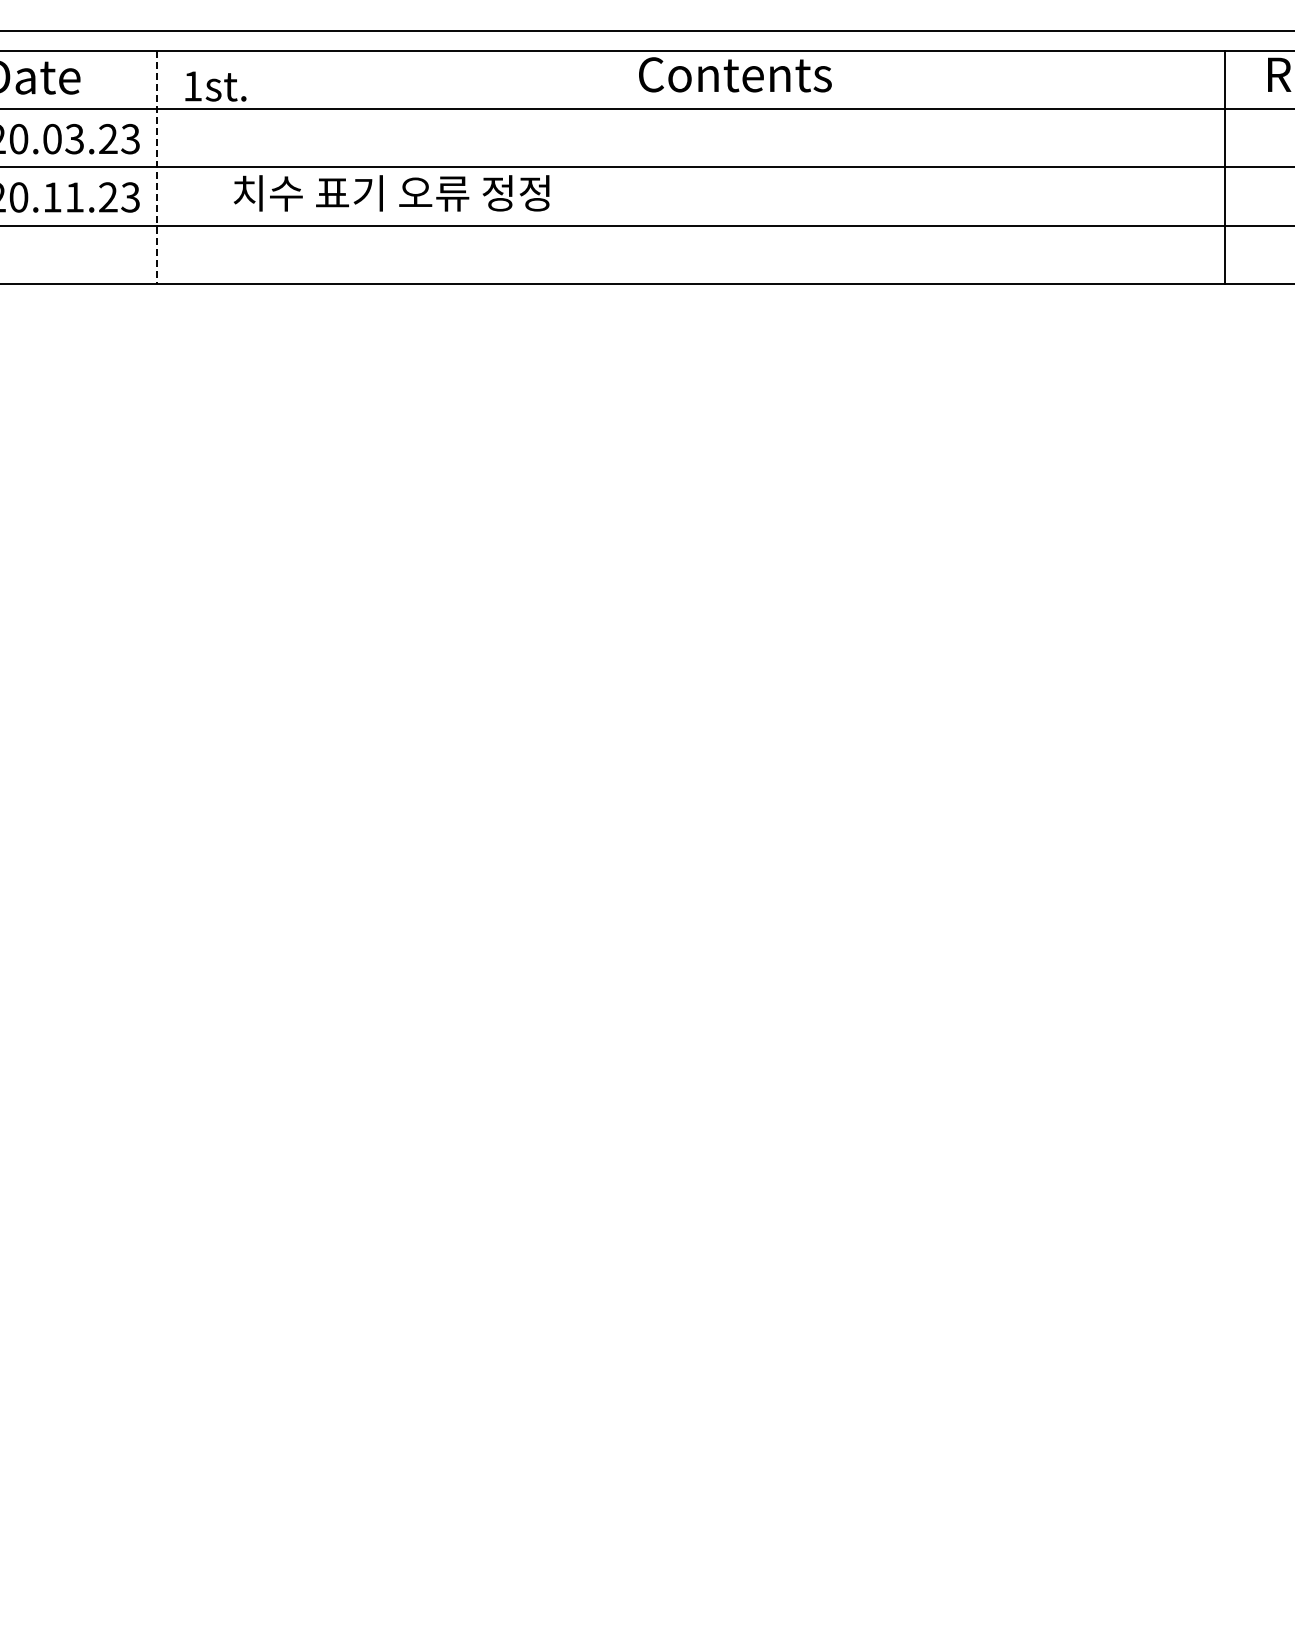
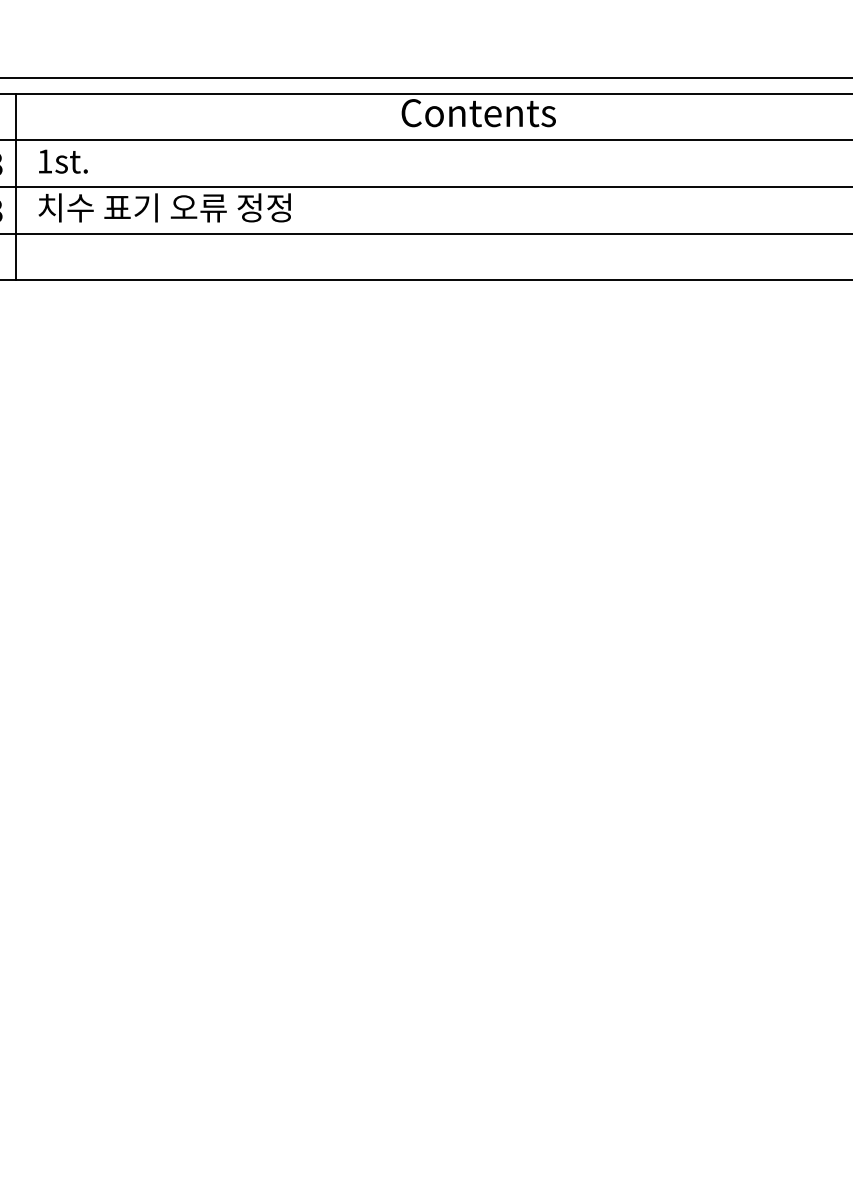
text: (215, 86) -> (63, 161), moved
line: (156, 167) -> (15, 187), dashed -> solid
text: (391, 193) -> (164, 208), moved

